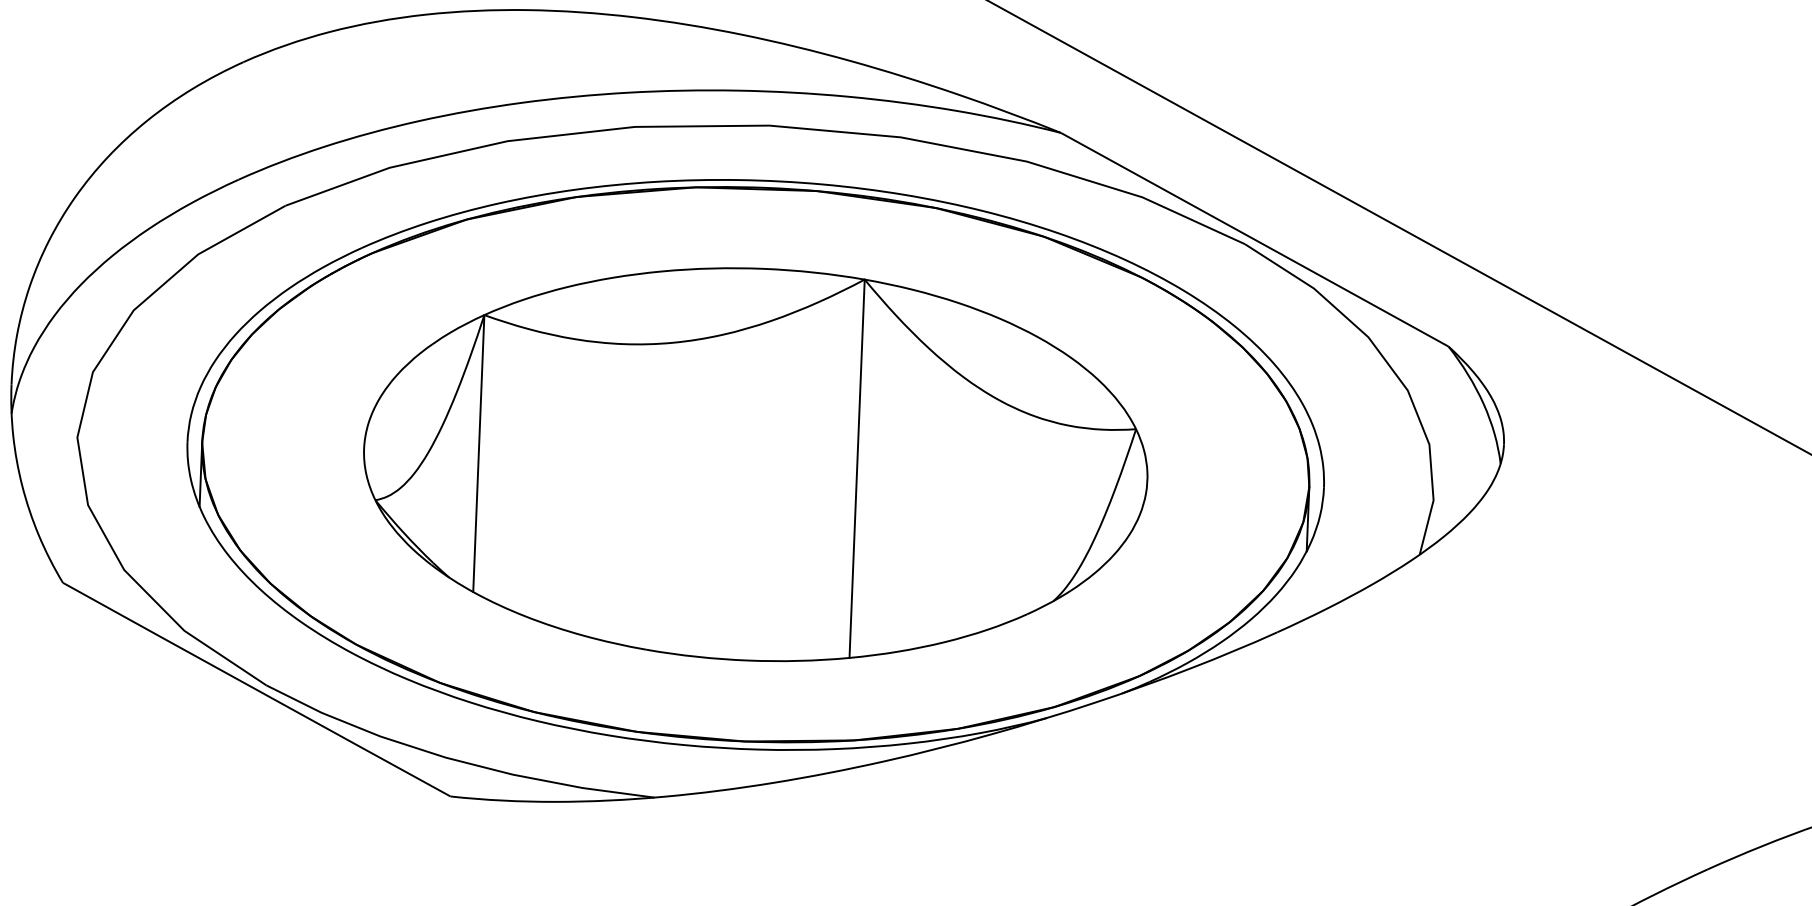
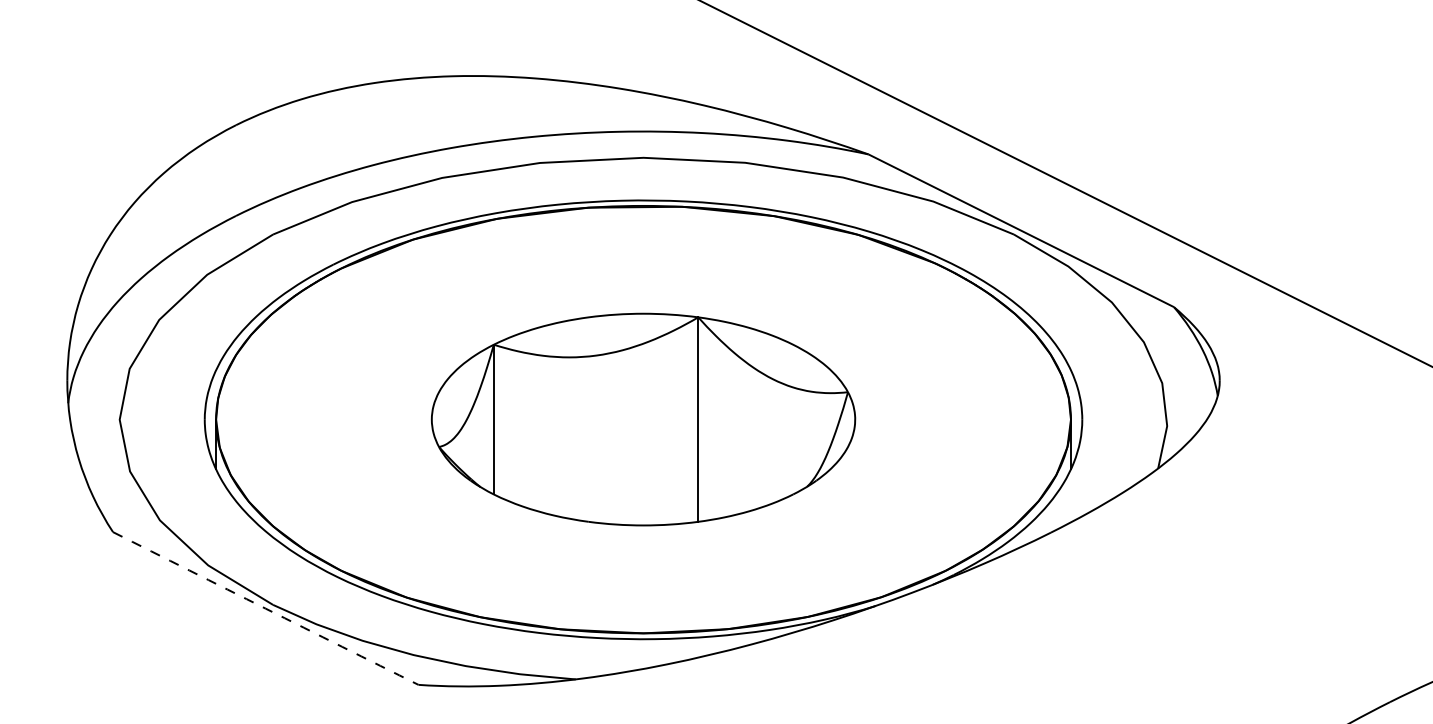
part: (755, 464) -> (643, 419), size x0.7
arc: (256, 689) -> (265, 608), solid -> dashed

